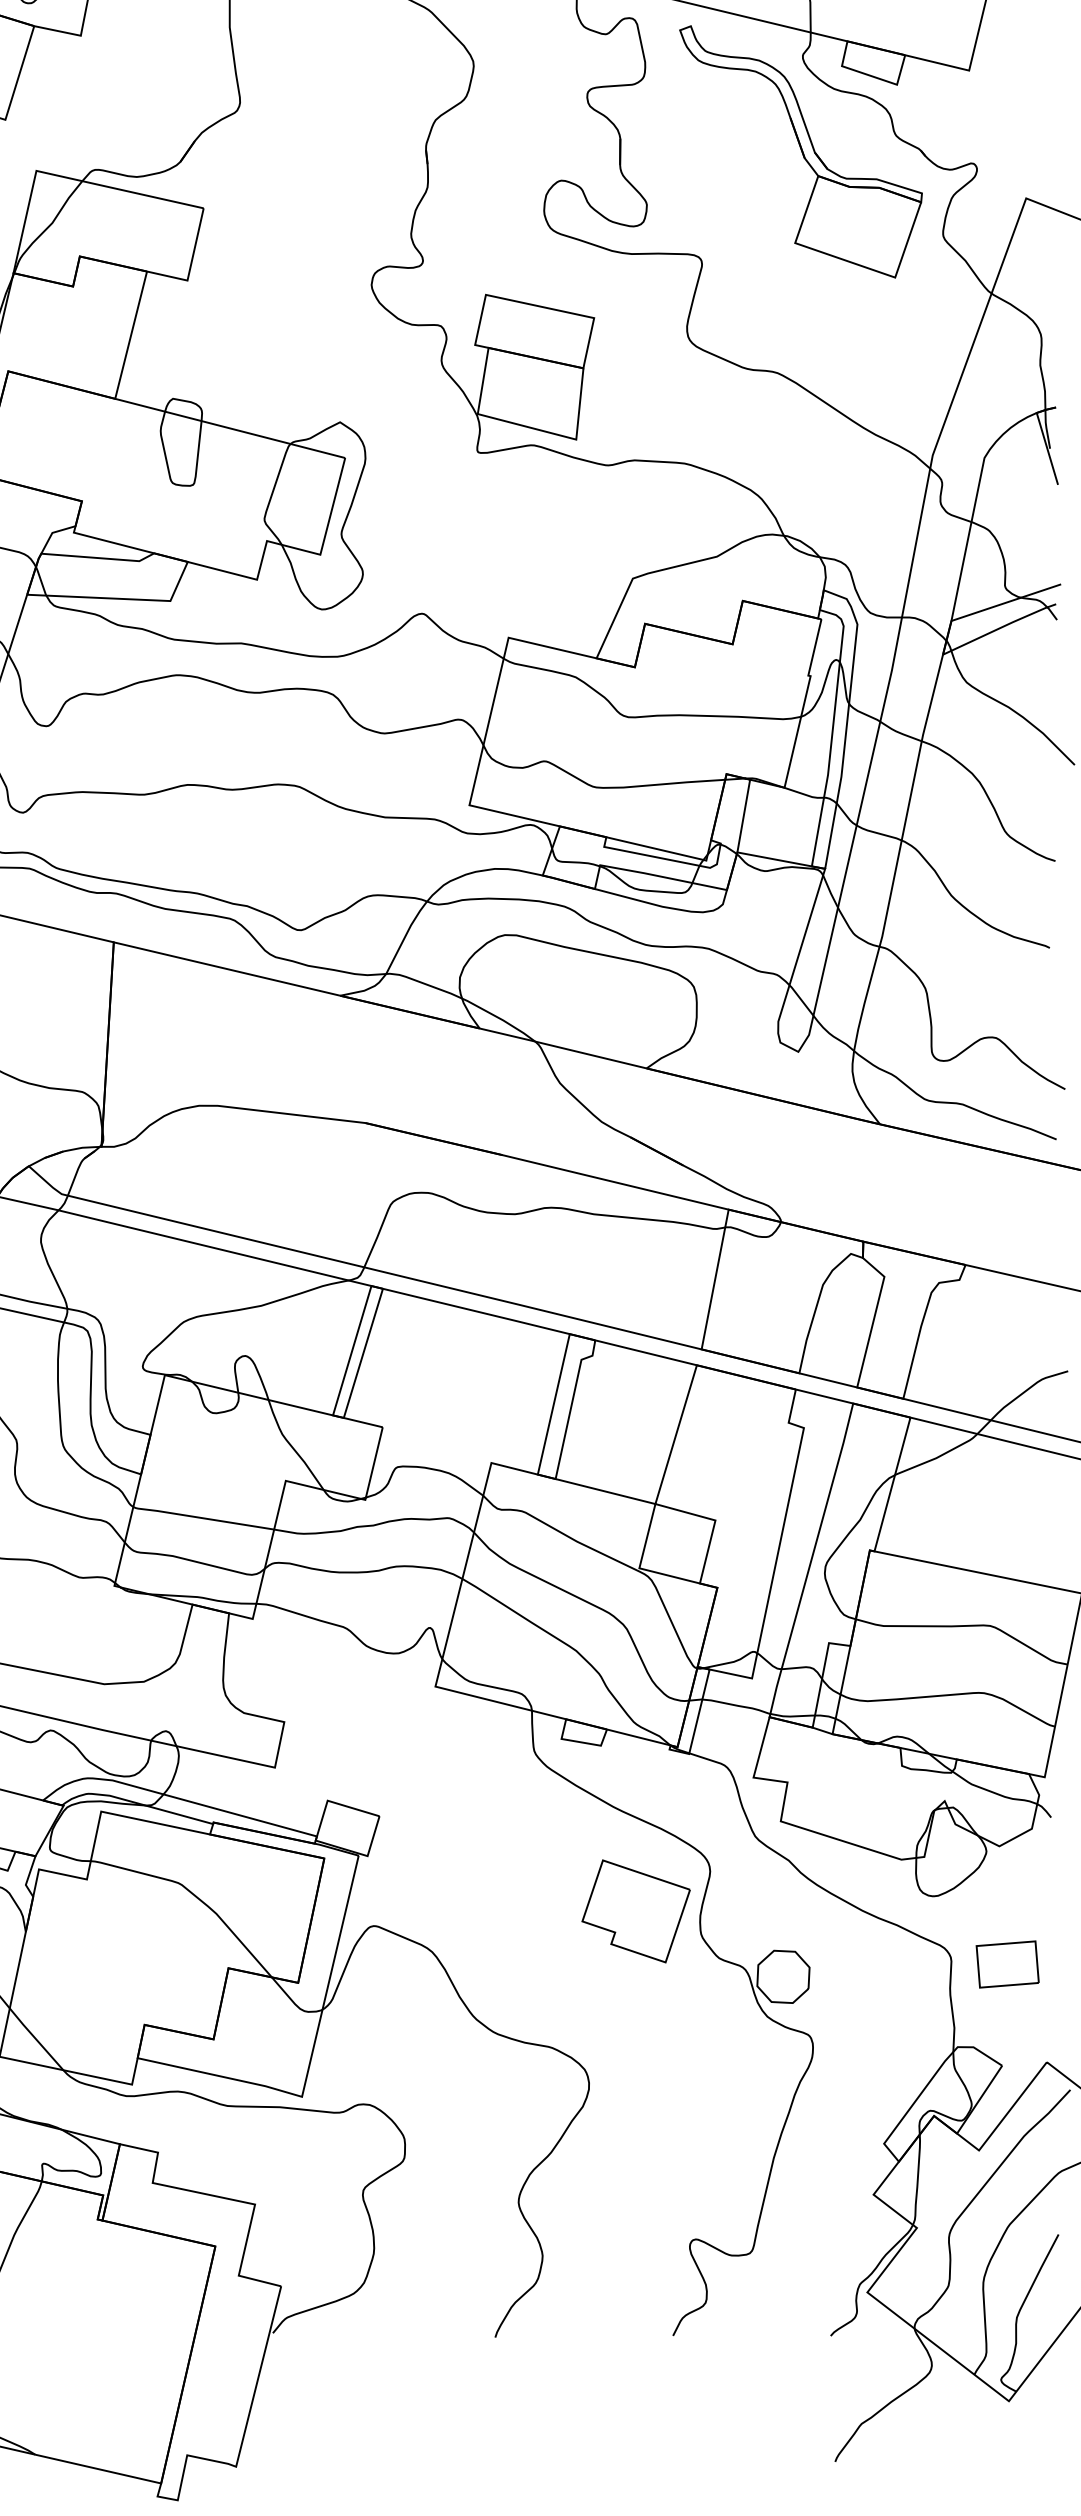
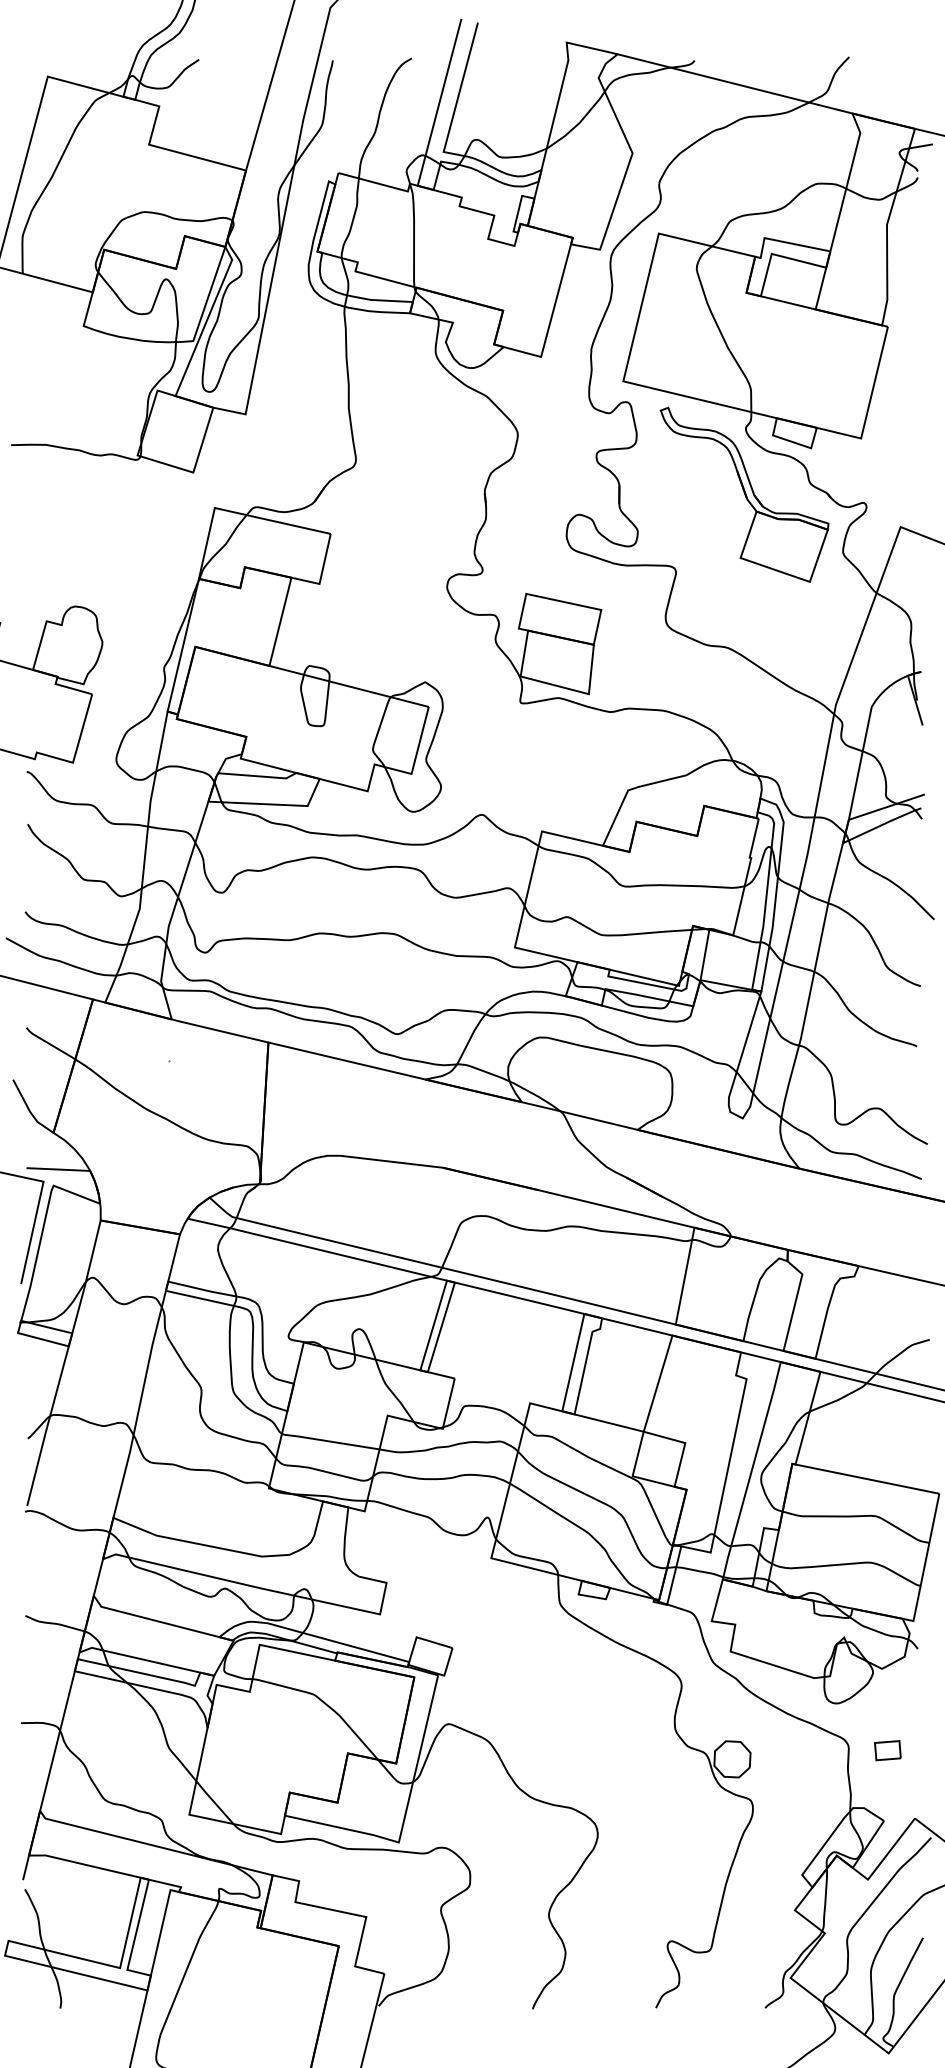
part: (636, 1910) -> (630, 1713), removed
part: (1007, 1964) -> (887, 1750), size x0.6

